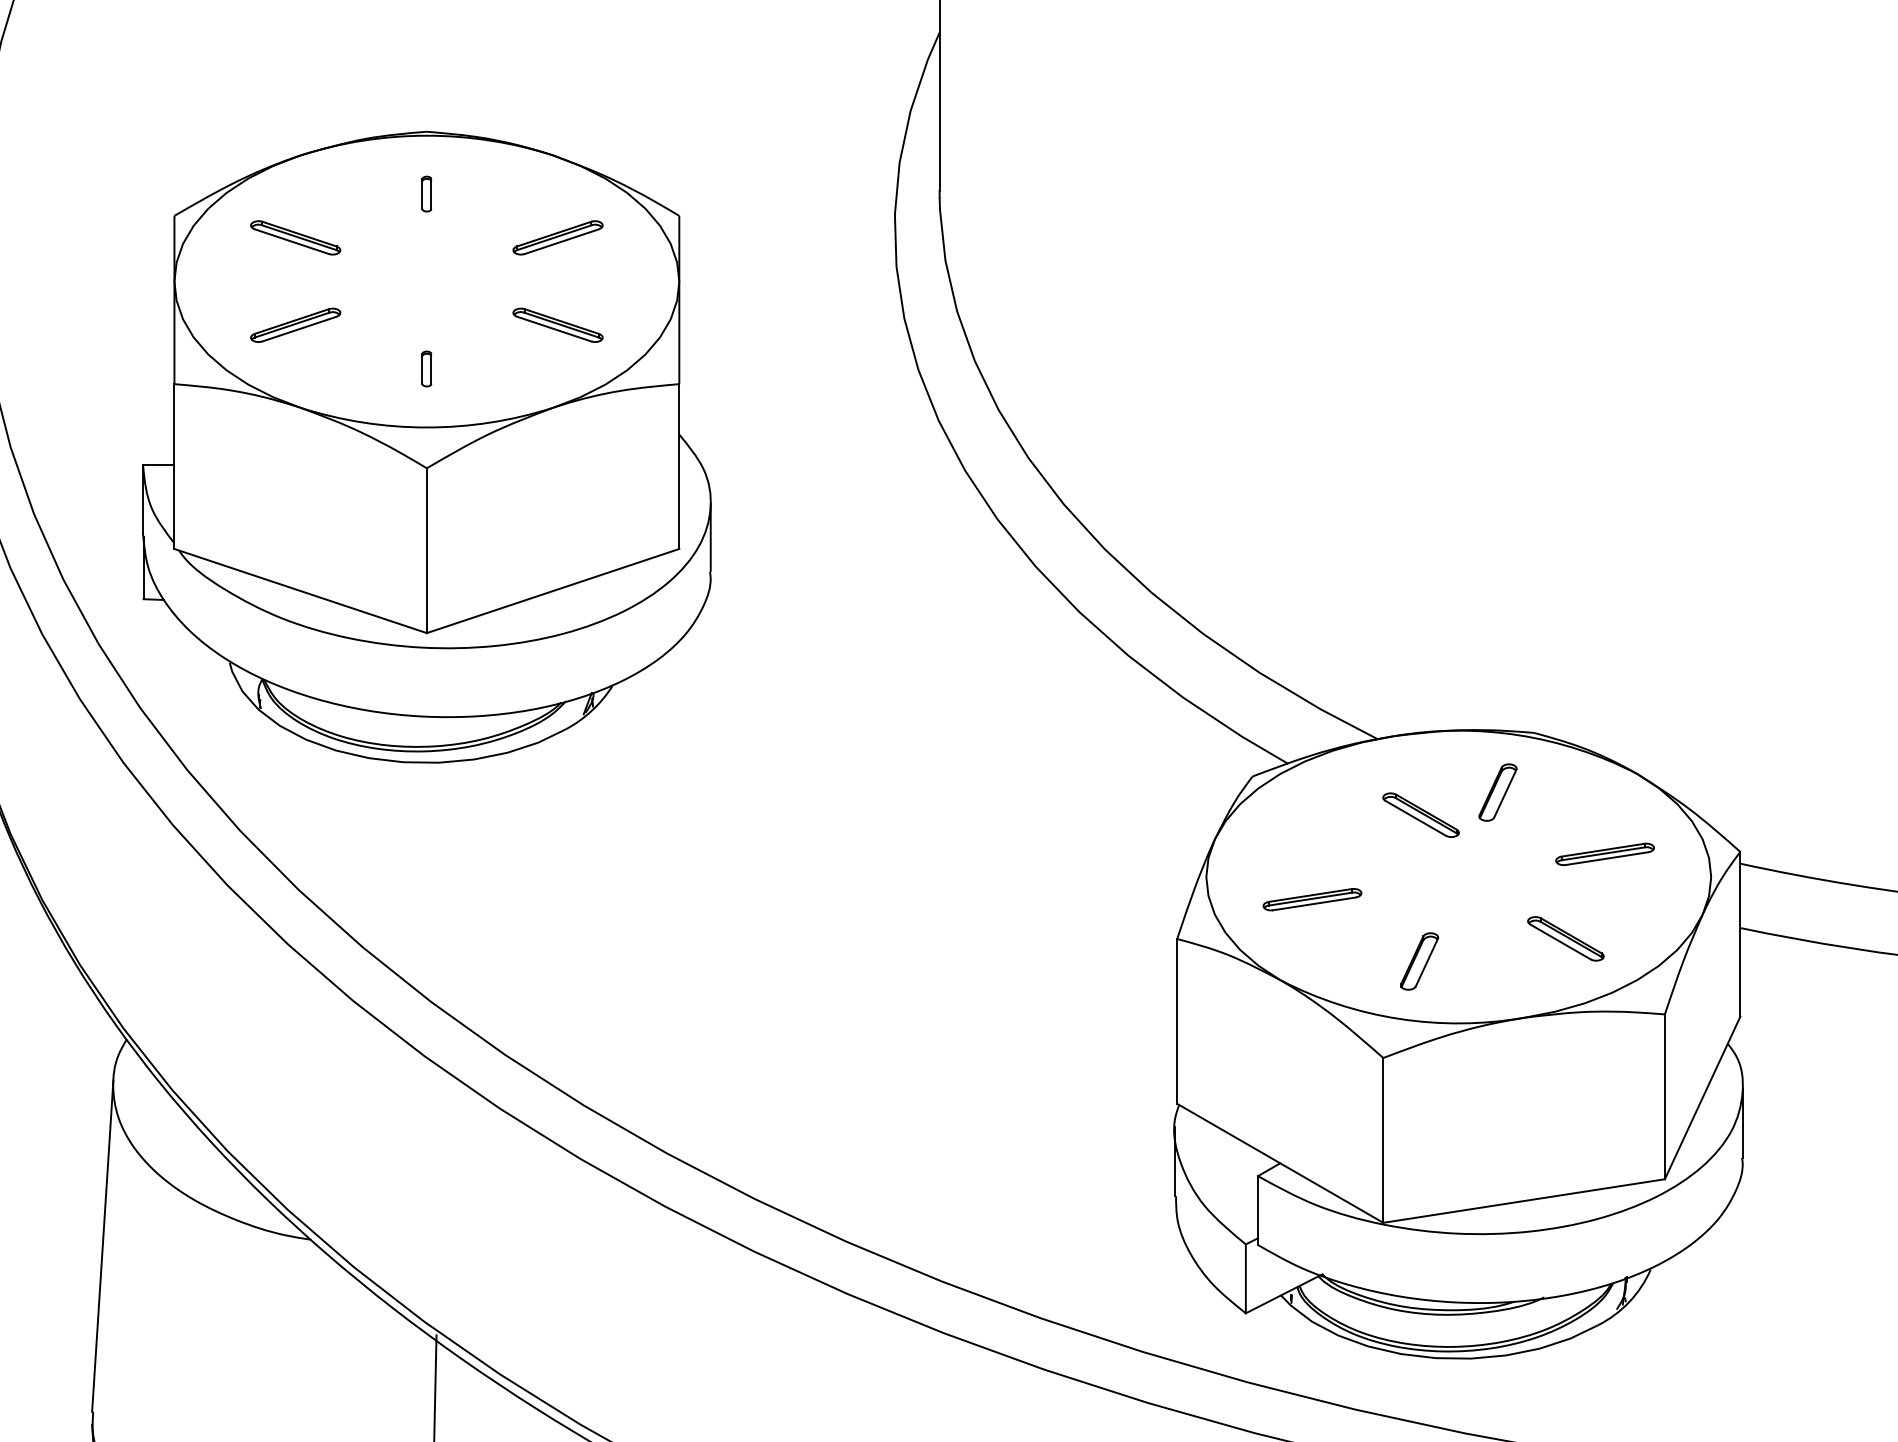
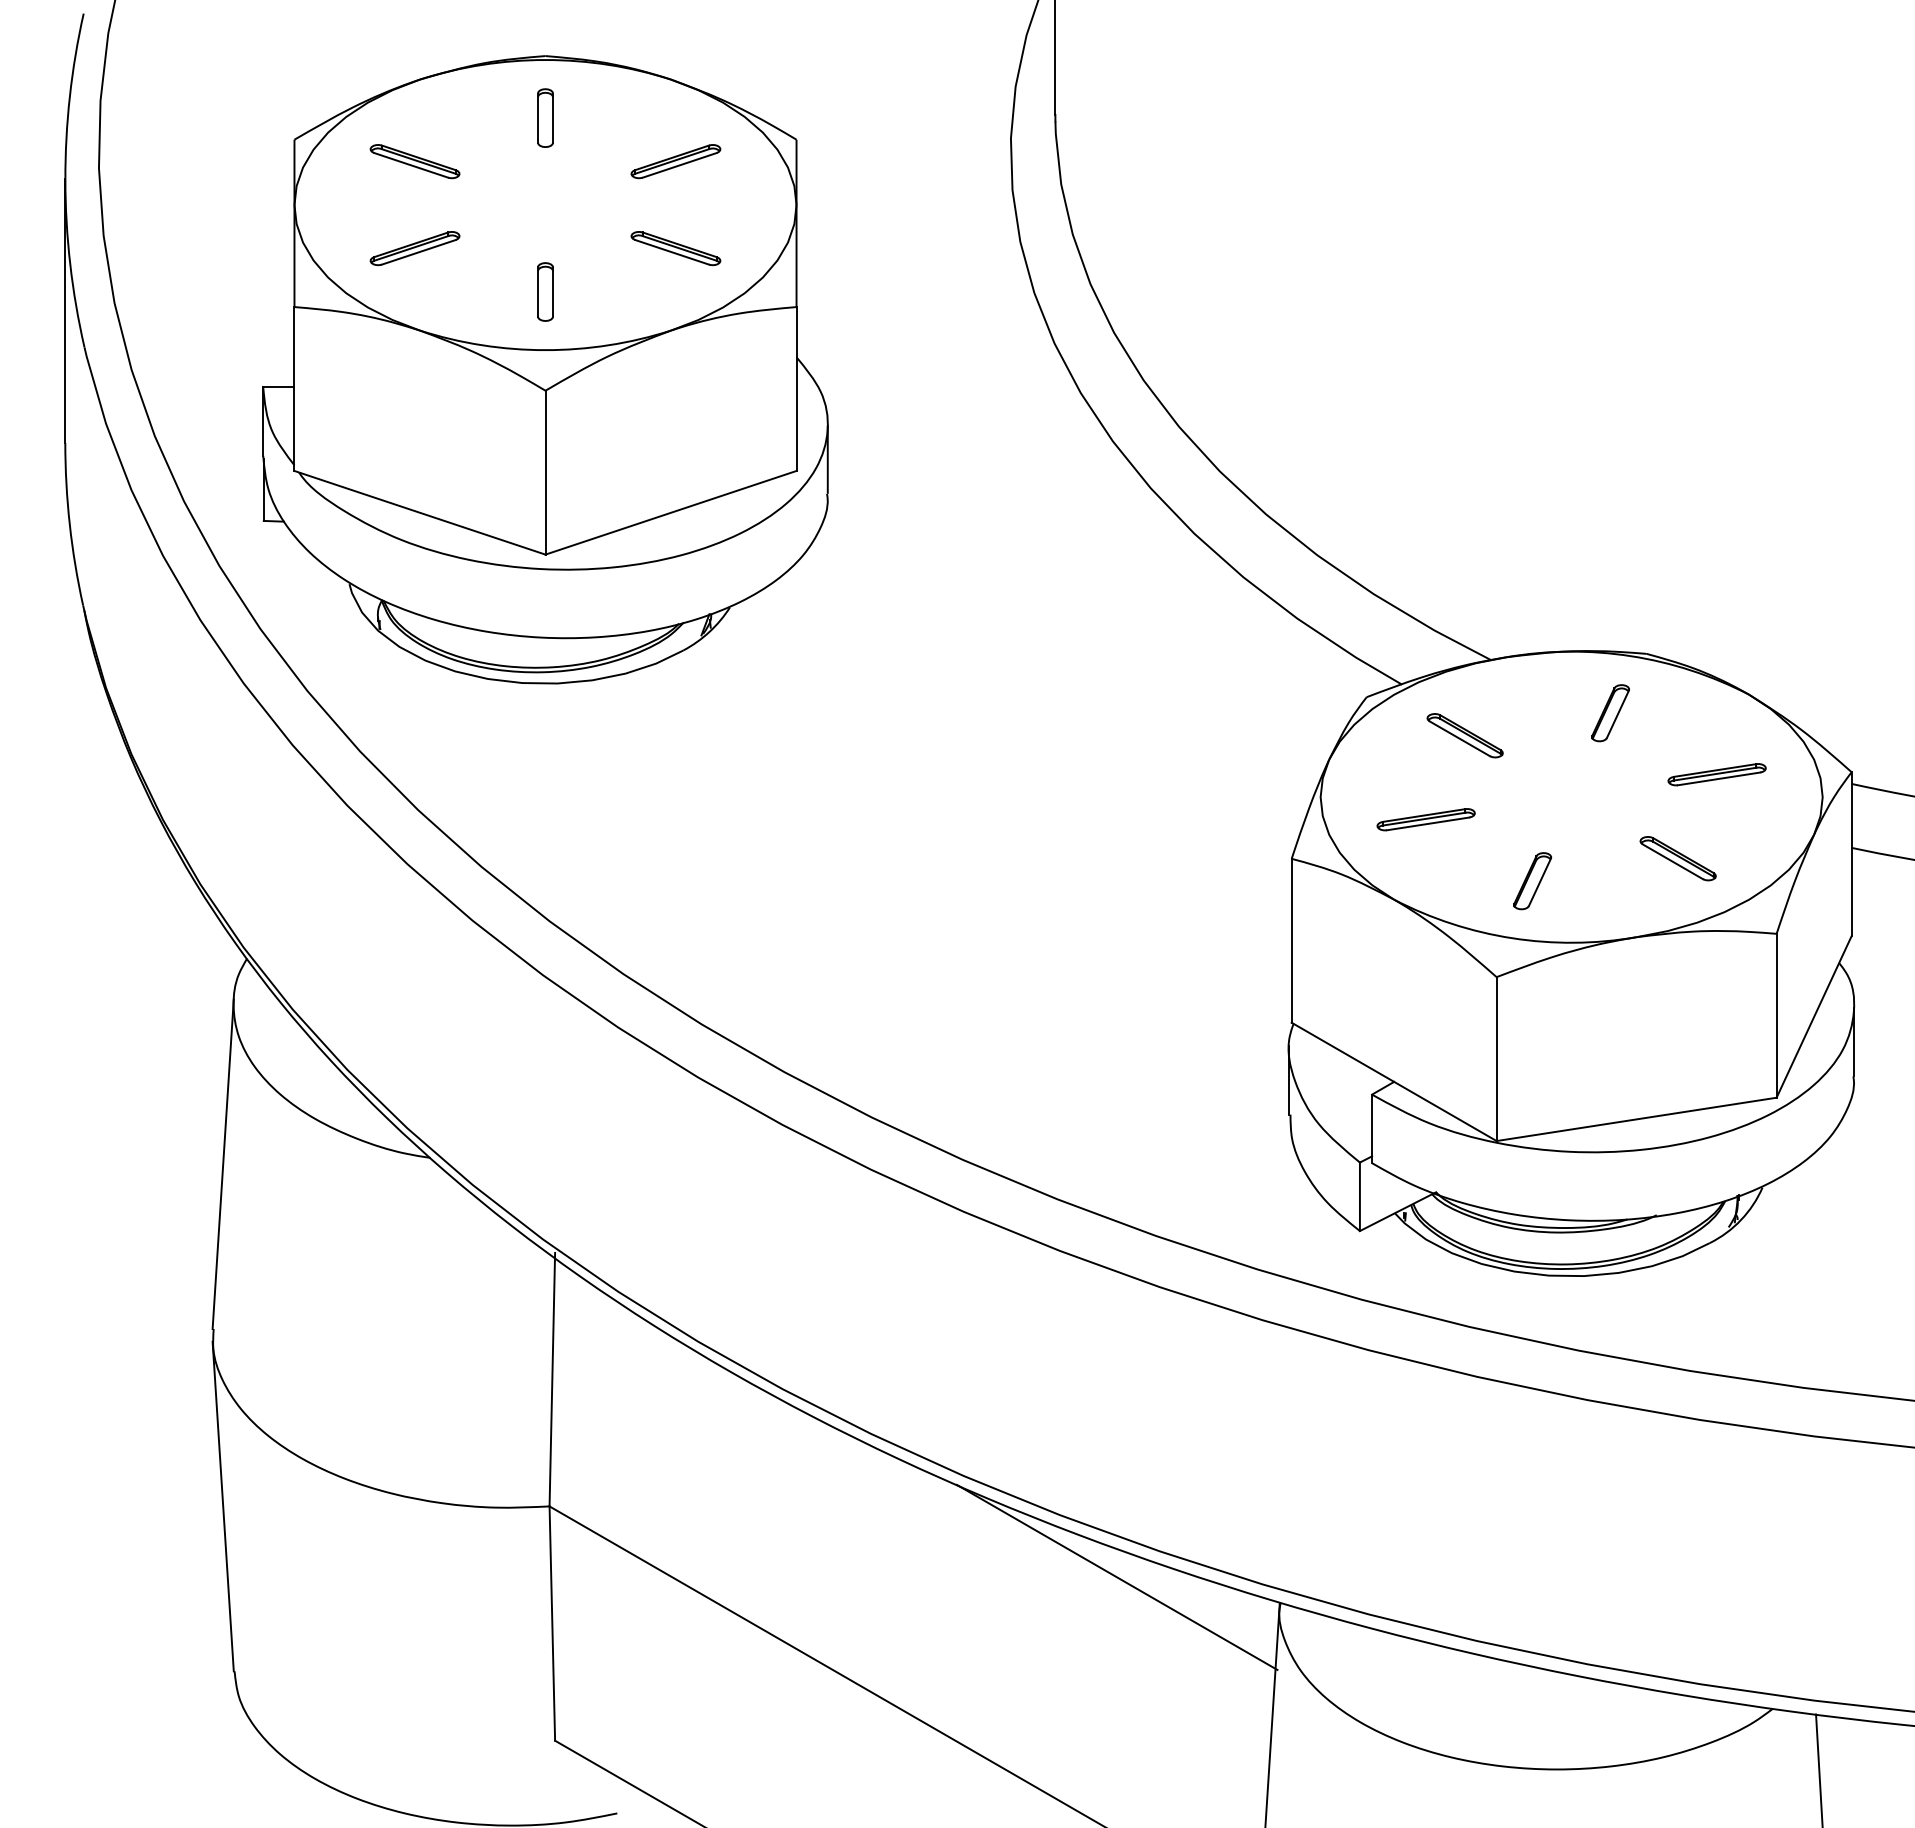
part: (426, 193) -> (545, 117), size x1.67
part: (426, 368) -> (545, 291), size x1.67
part: (1420, 814) -> (1464, 735), moved

